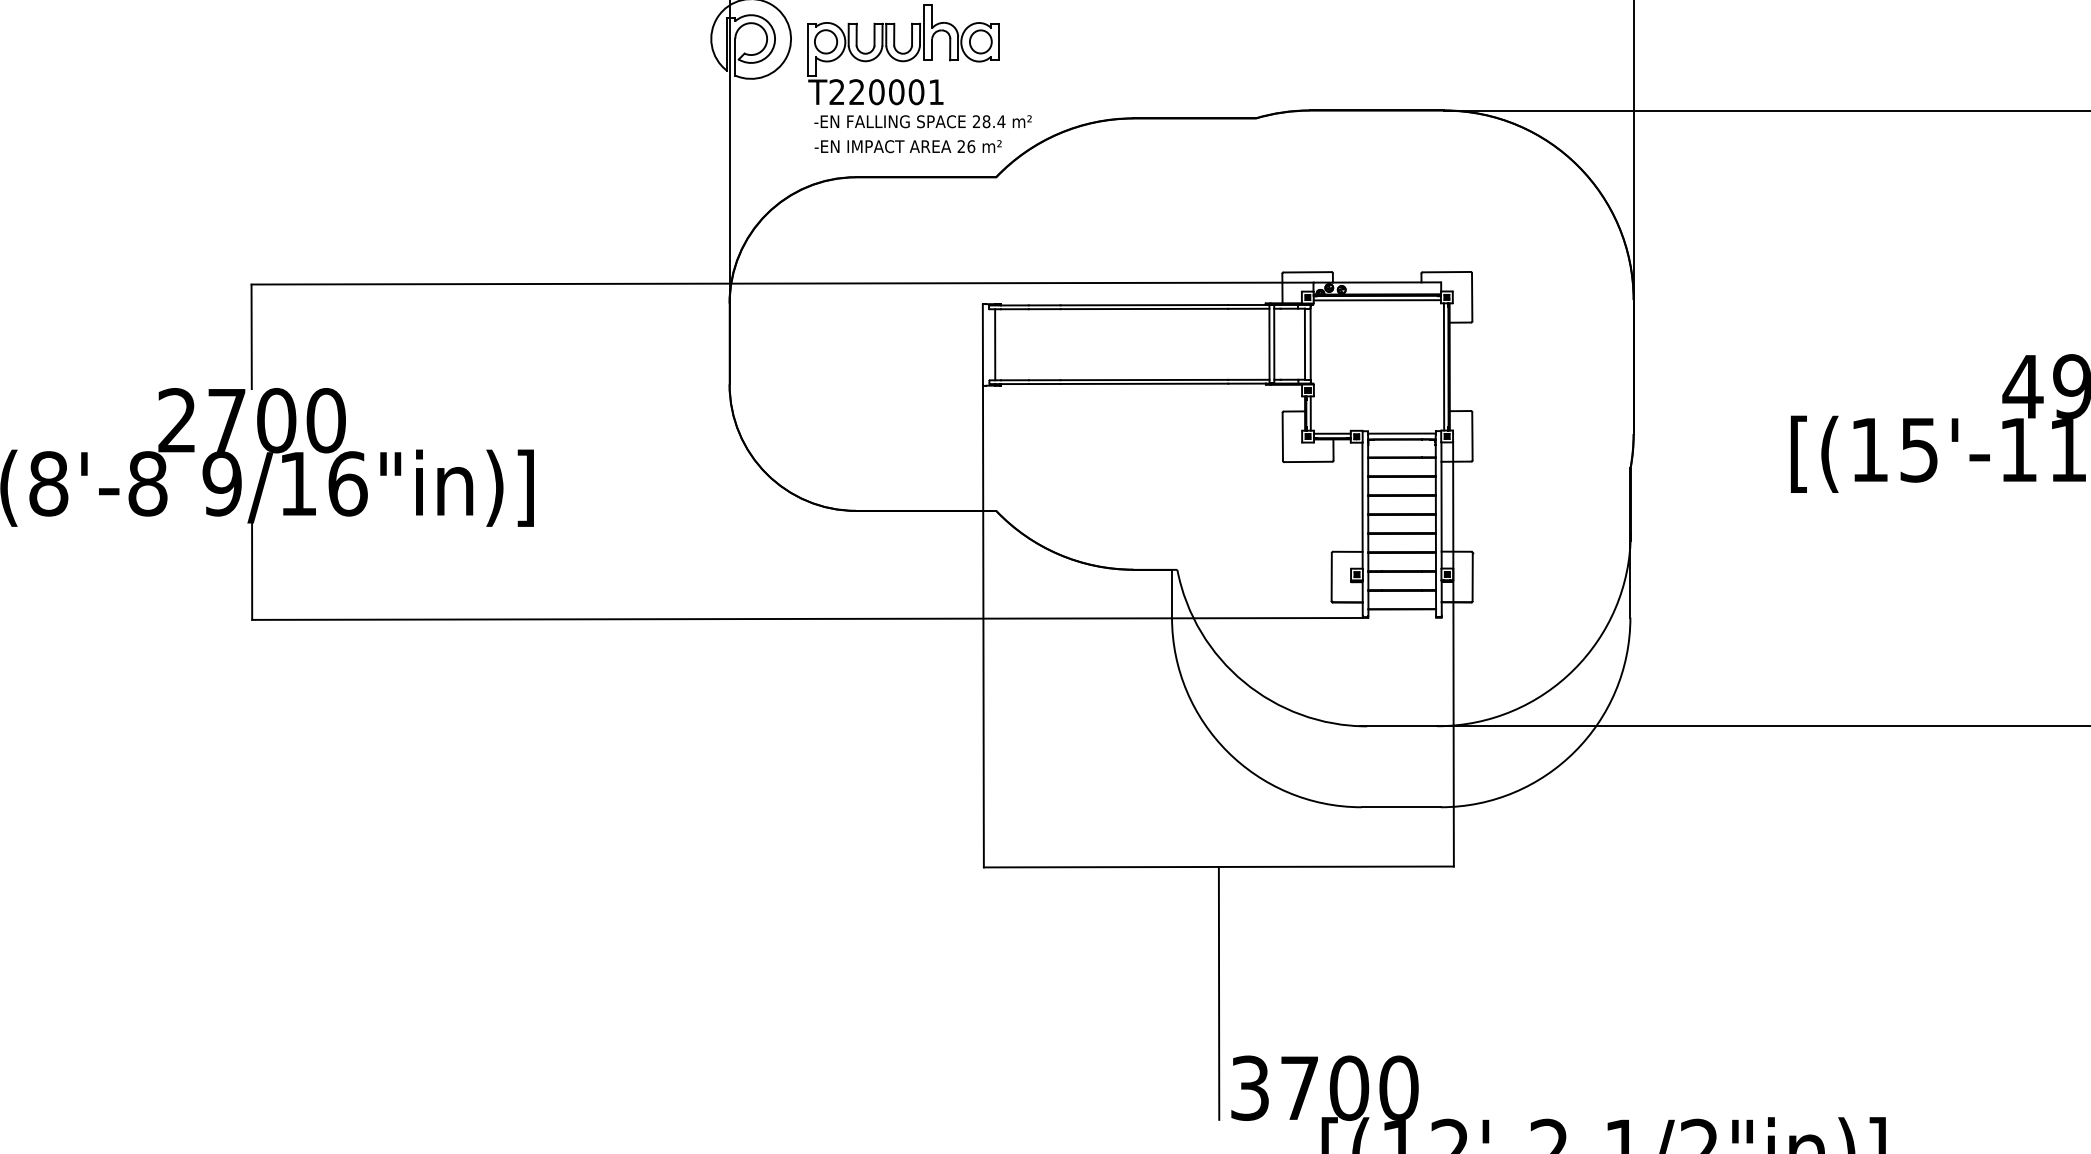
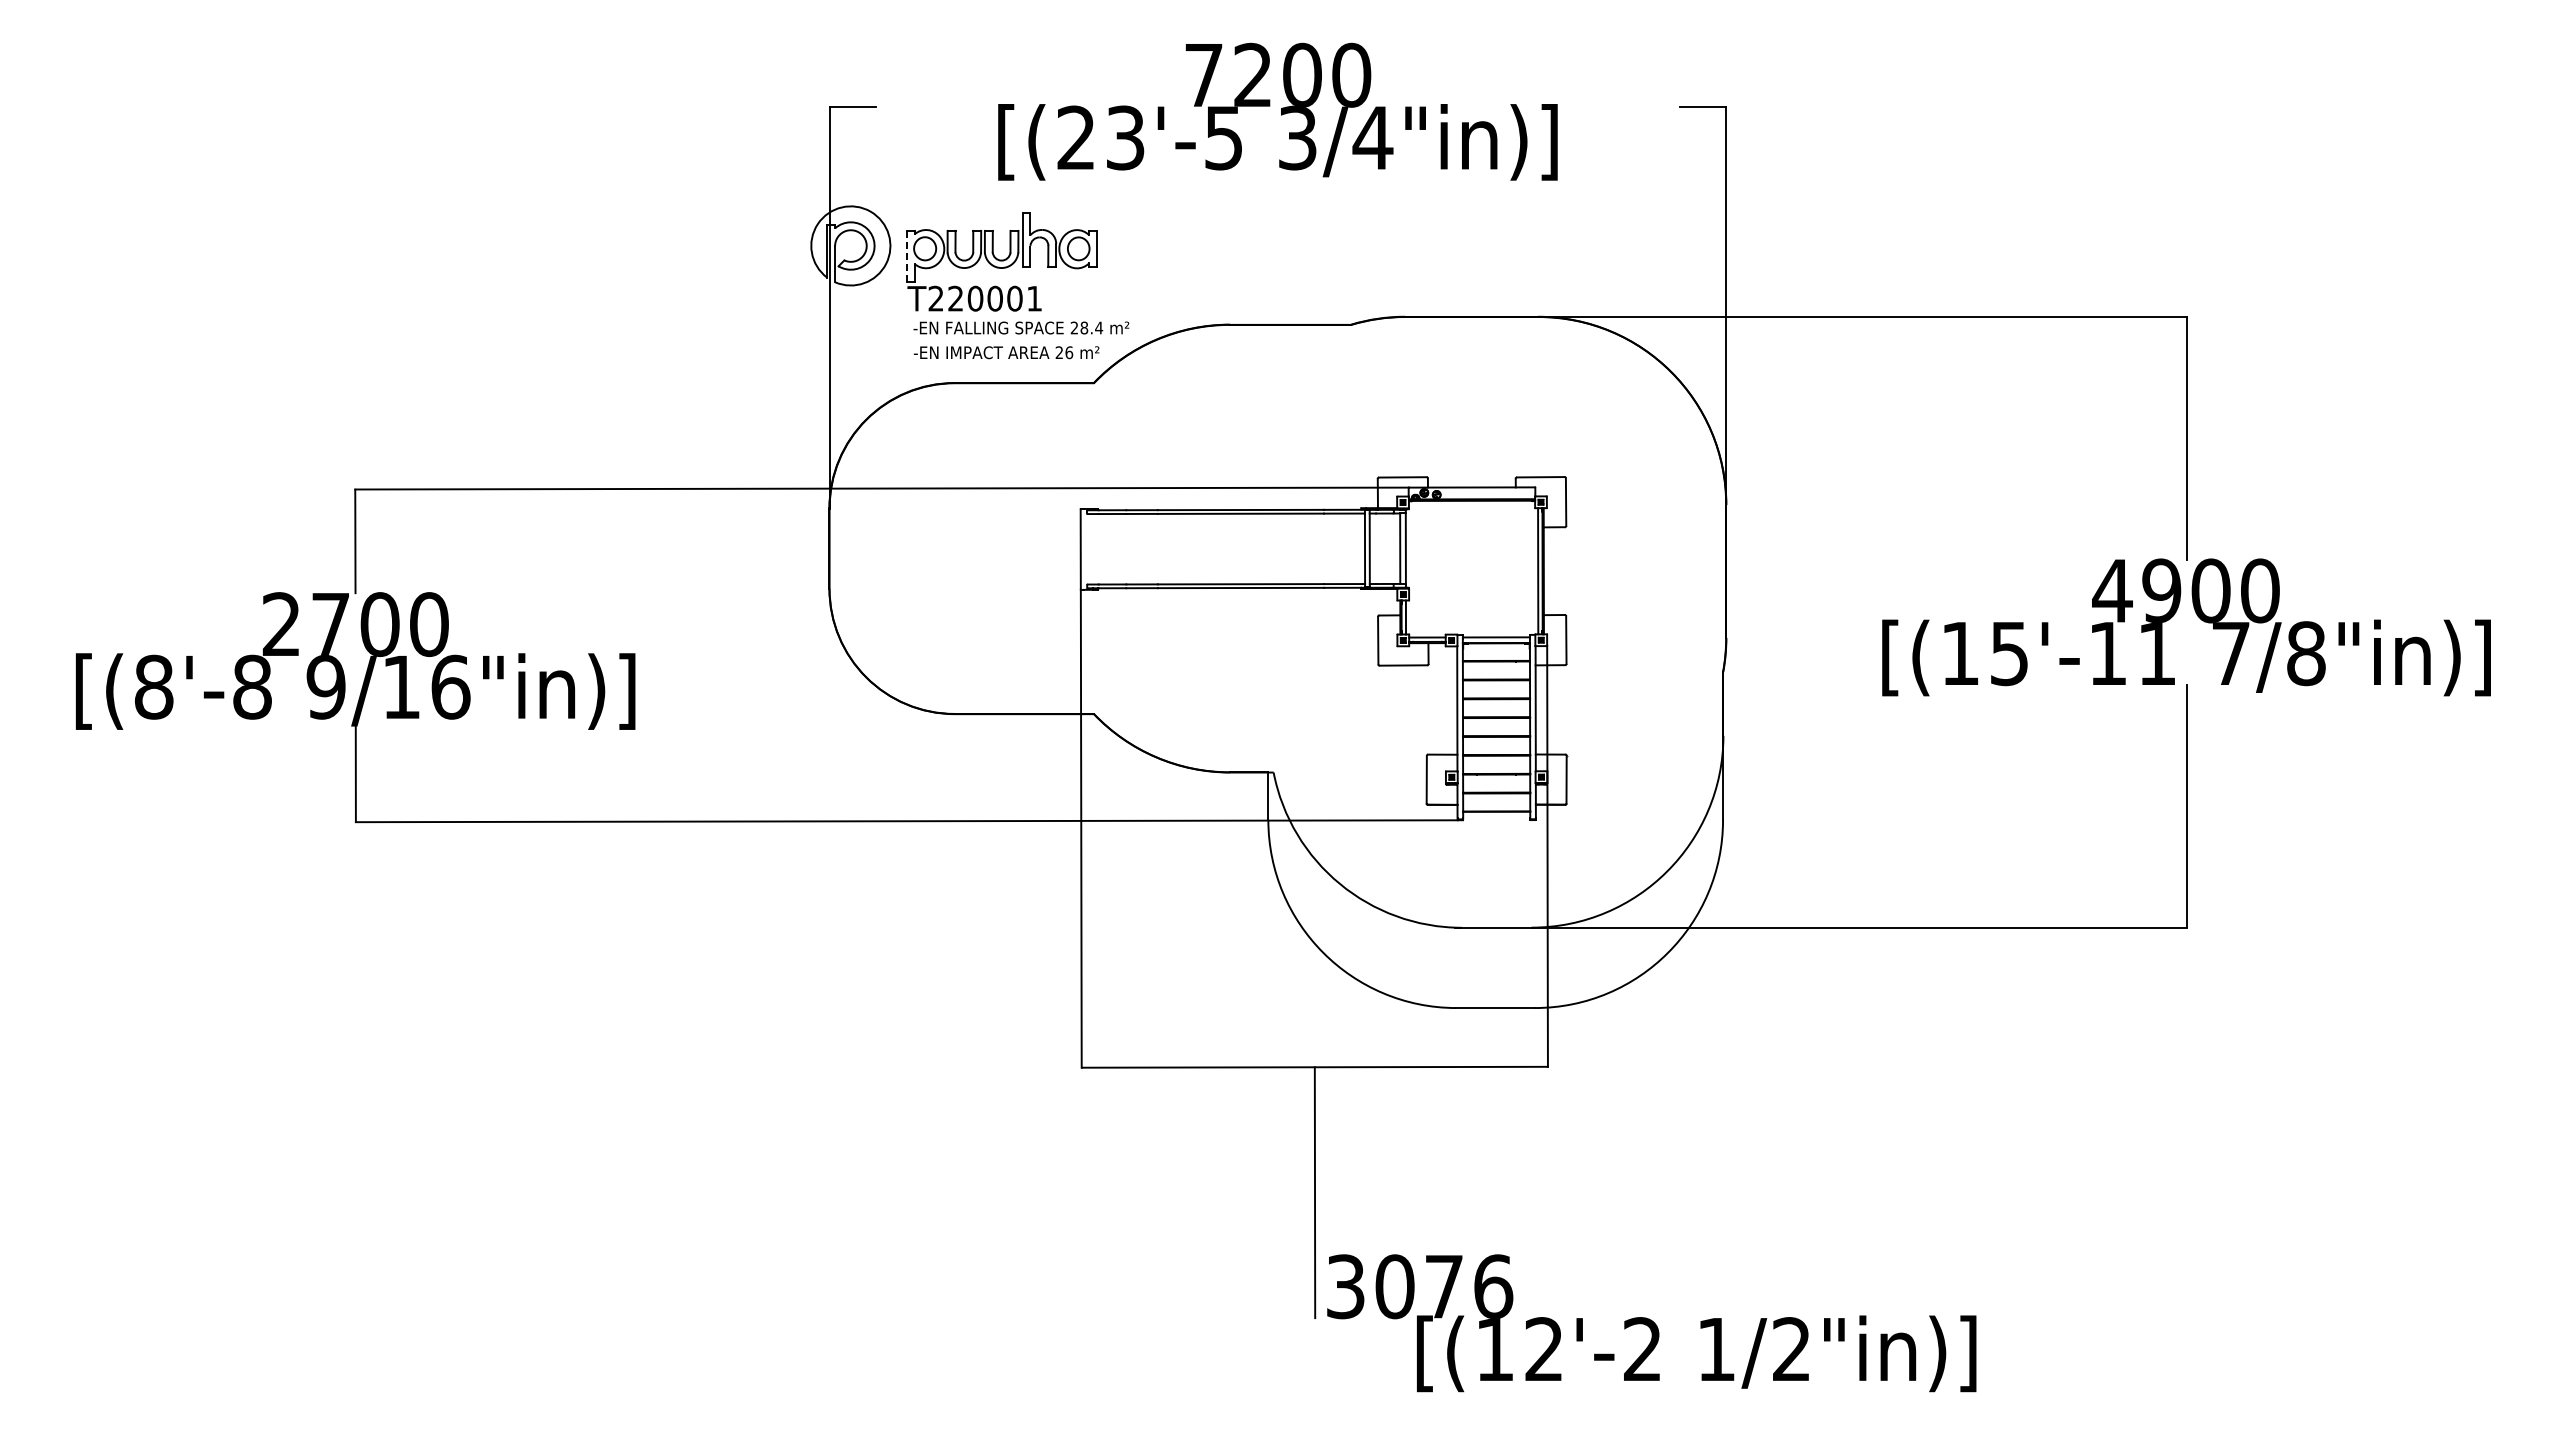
line: (807, 49) -> (906, 256), solid -> dashed
line: (1376, 300) -> (1471, 505), removed
line: (994, 345) -> (1092, 549), removed
text: (1349, 1087) -> (1444, 1286), 3700 -> 3076

